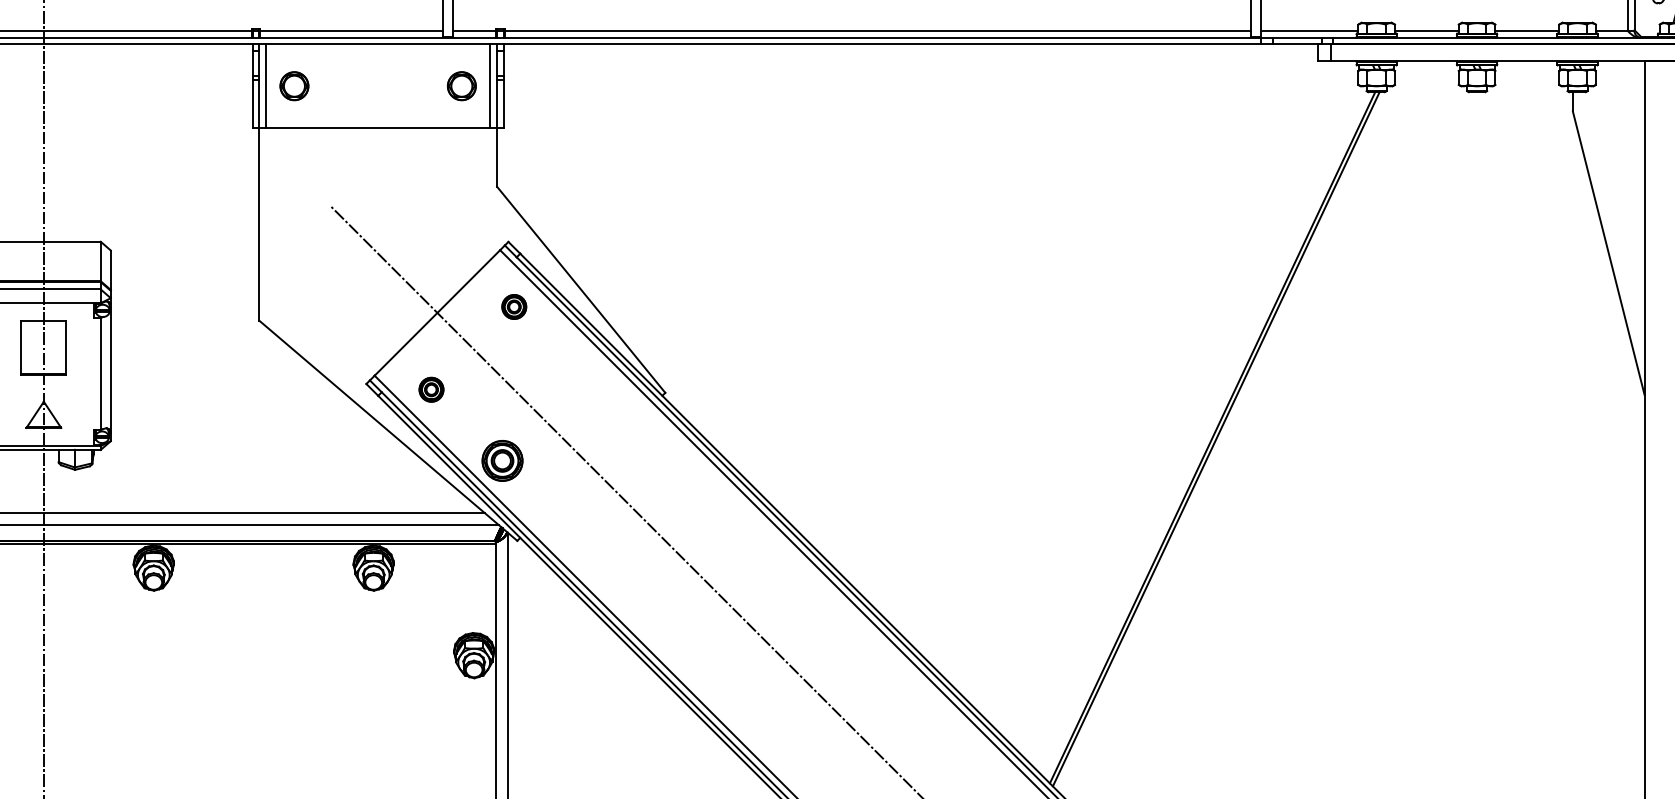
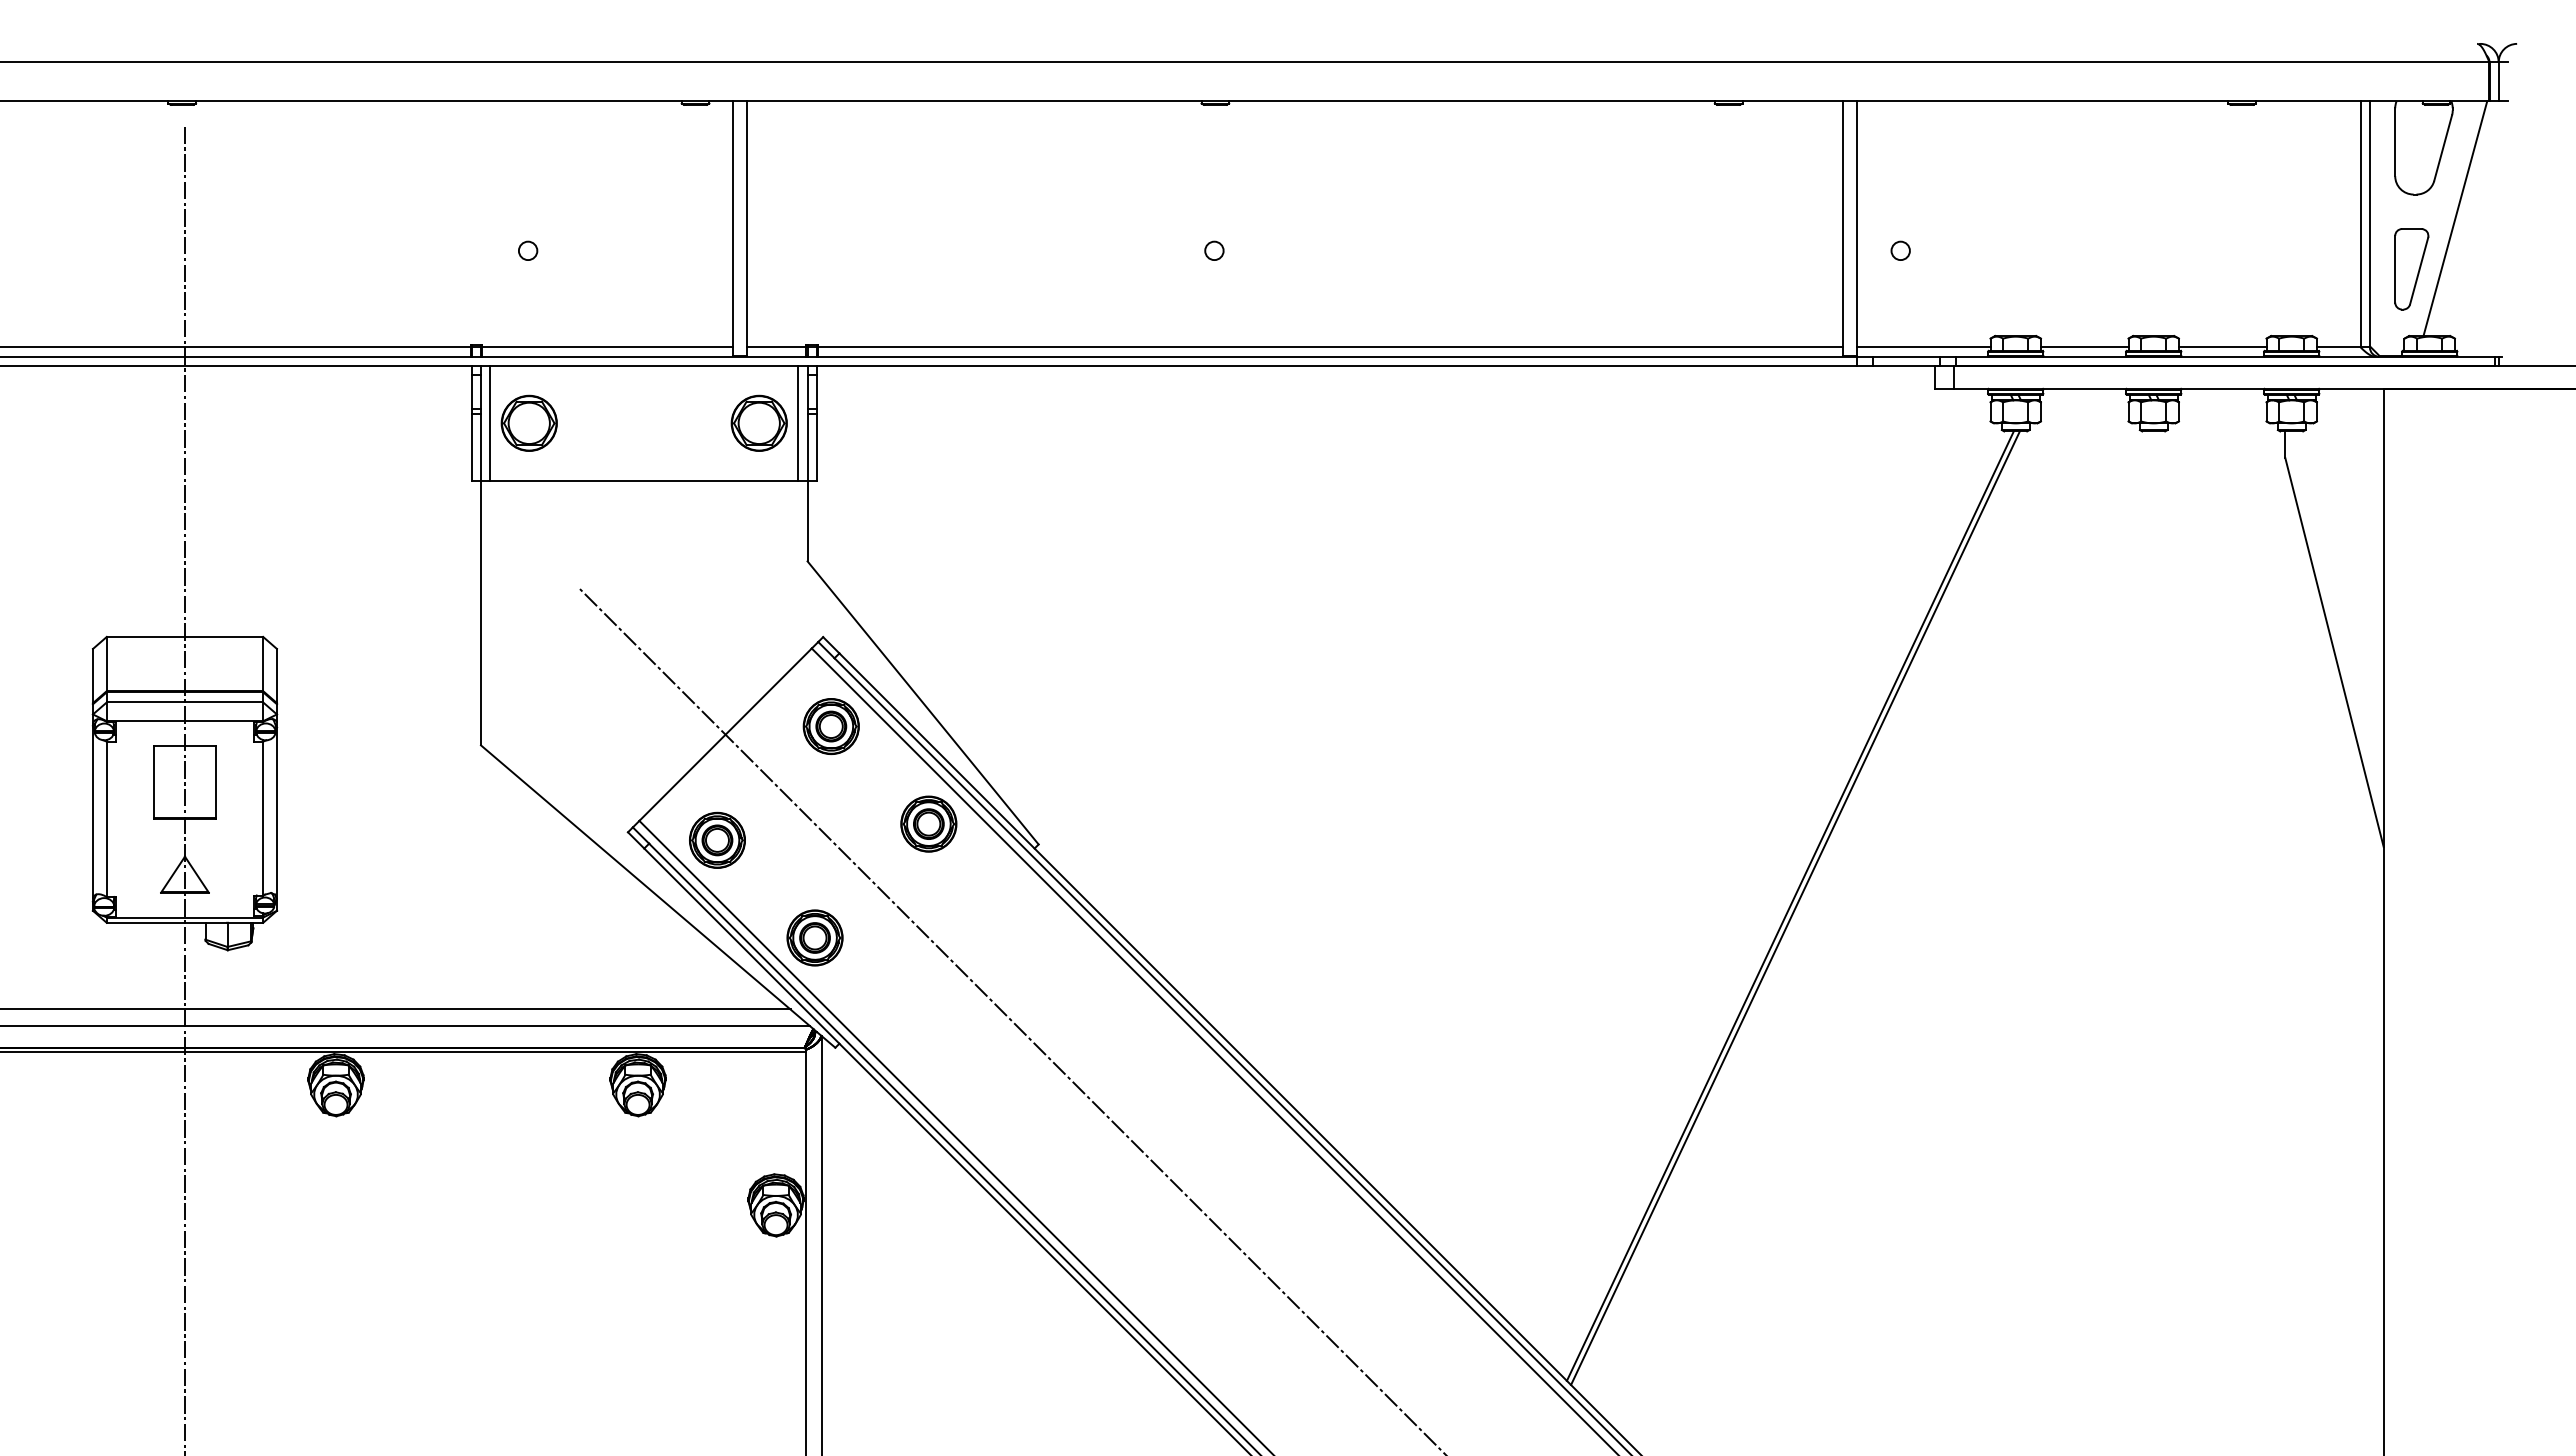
part: (293, 85) -> (528, 422), size x1.43
part: (461, 85) -> (758, 422), size x1.43
part: (513, 306) -> (830, 726), size x1.67
part: (585, 377) -> (928, 823), added
part: (431, 389) -> (717, 839), size x1.67

